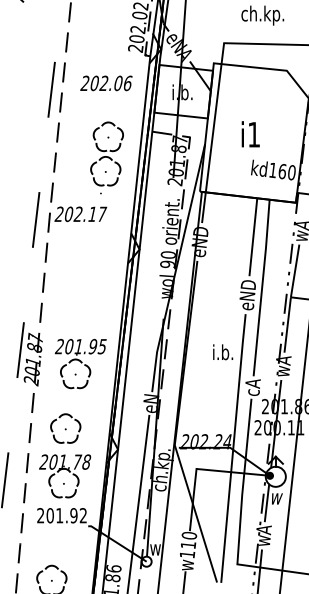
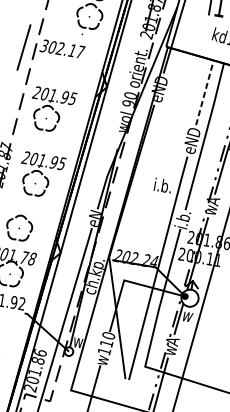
text: (58, 214) -> (43, 46), 202.17 -> 302.17
line: (253, 236) -> (205, 92), solid -> dashed
part: (80, 287) -> (51, 110), added
text: (251, 388) -> (181, 220), cA -> i.b.

